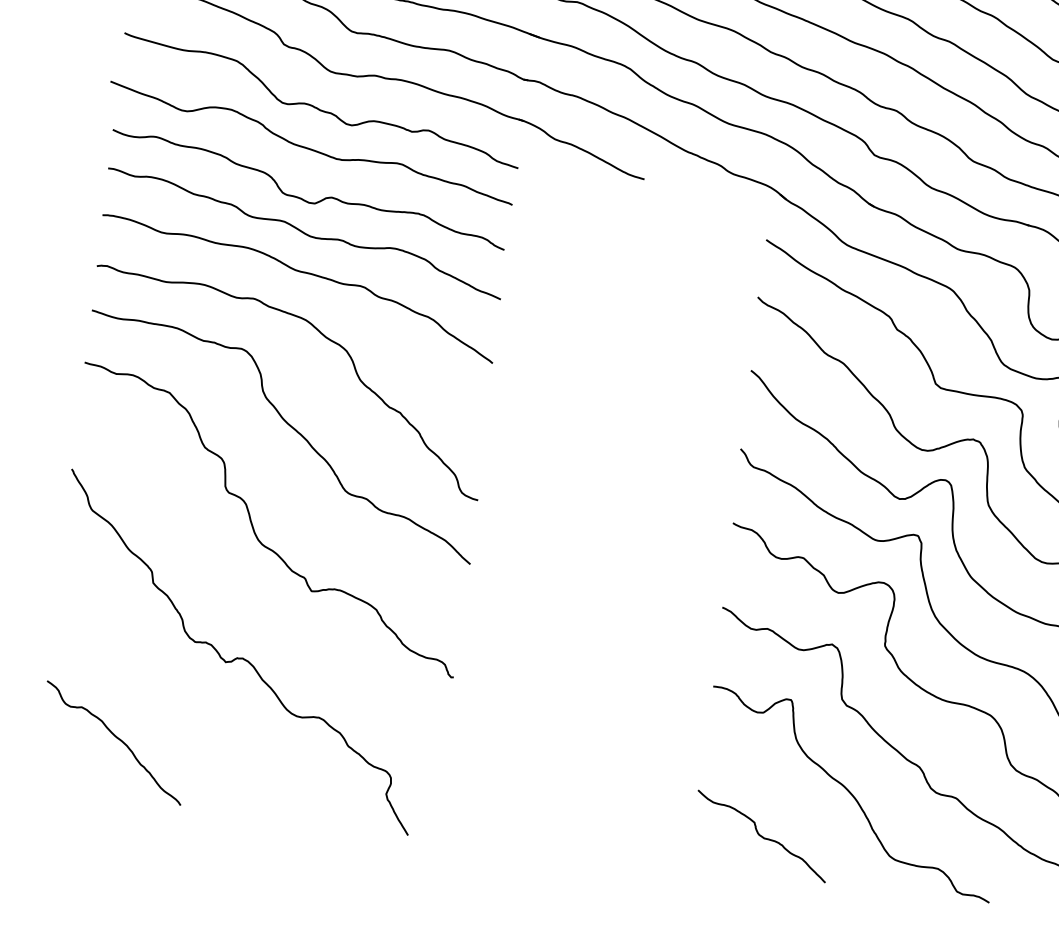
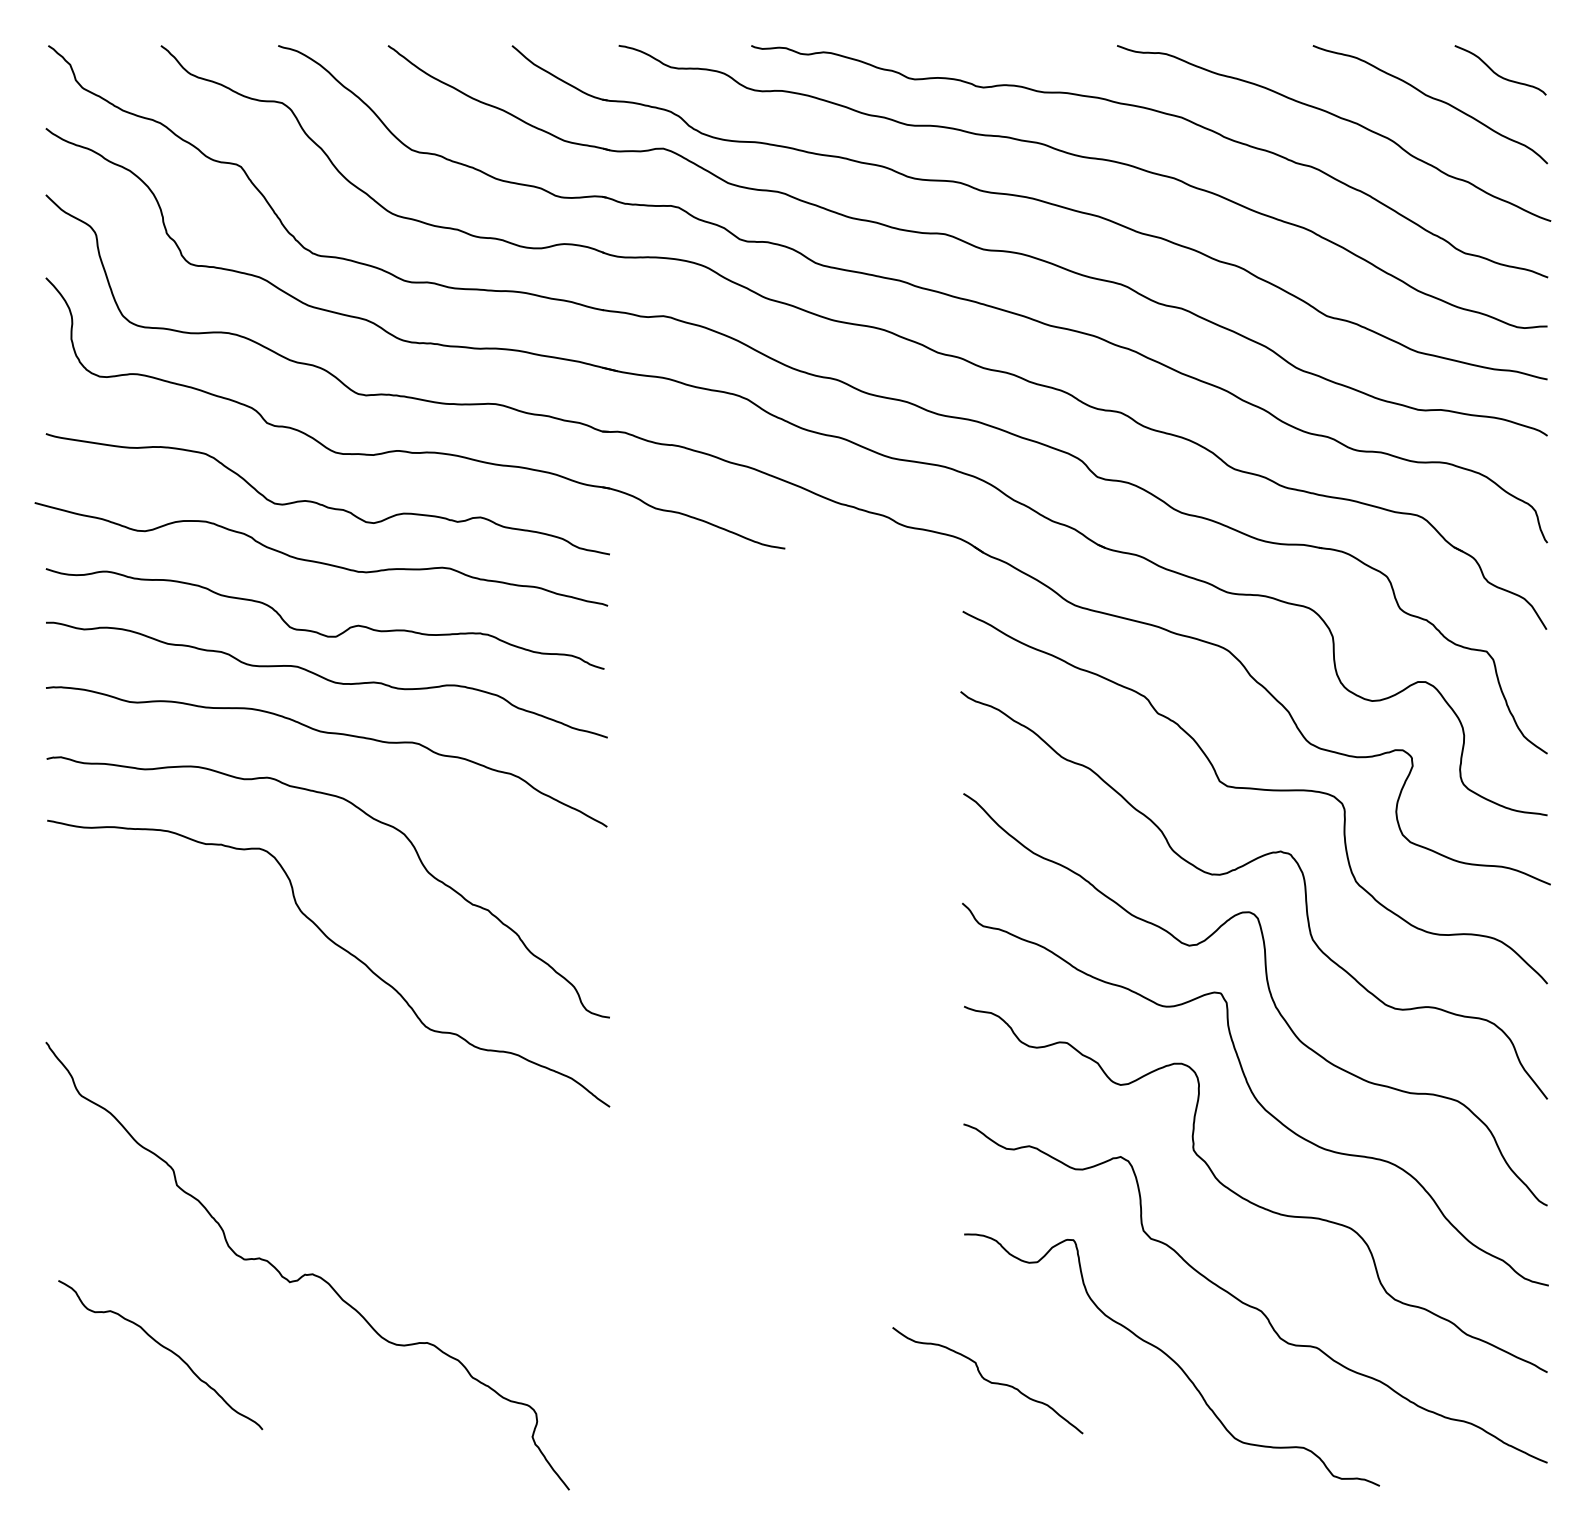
curve: (252, 525) -> (304, 1089), removed
curve: (117, 738) -> (164, 1348), moved
curve: (761, 836) -> (987, 1380), moved

